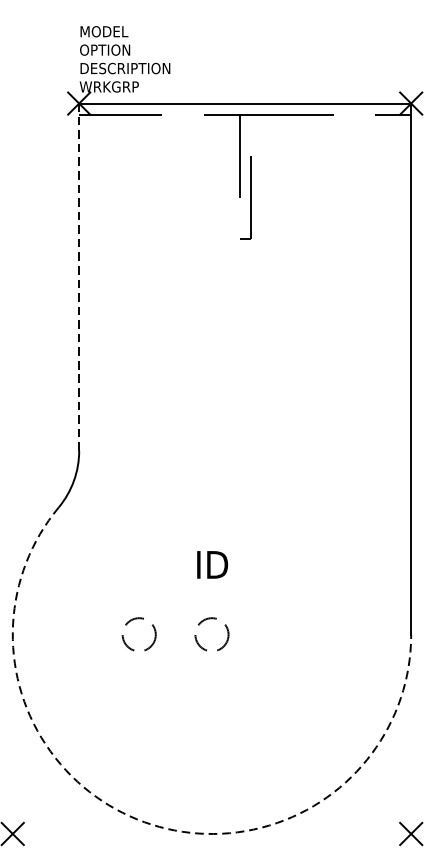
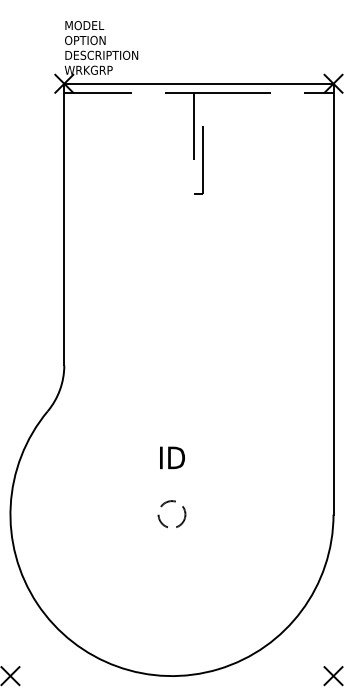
line: (79, 277) -> (64, 224), dashed -> solid
circle: (138, 634) -> (112, 514), removed
arc: (144, 822) -> (117, 666), dashed -> solid

